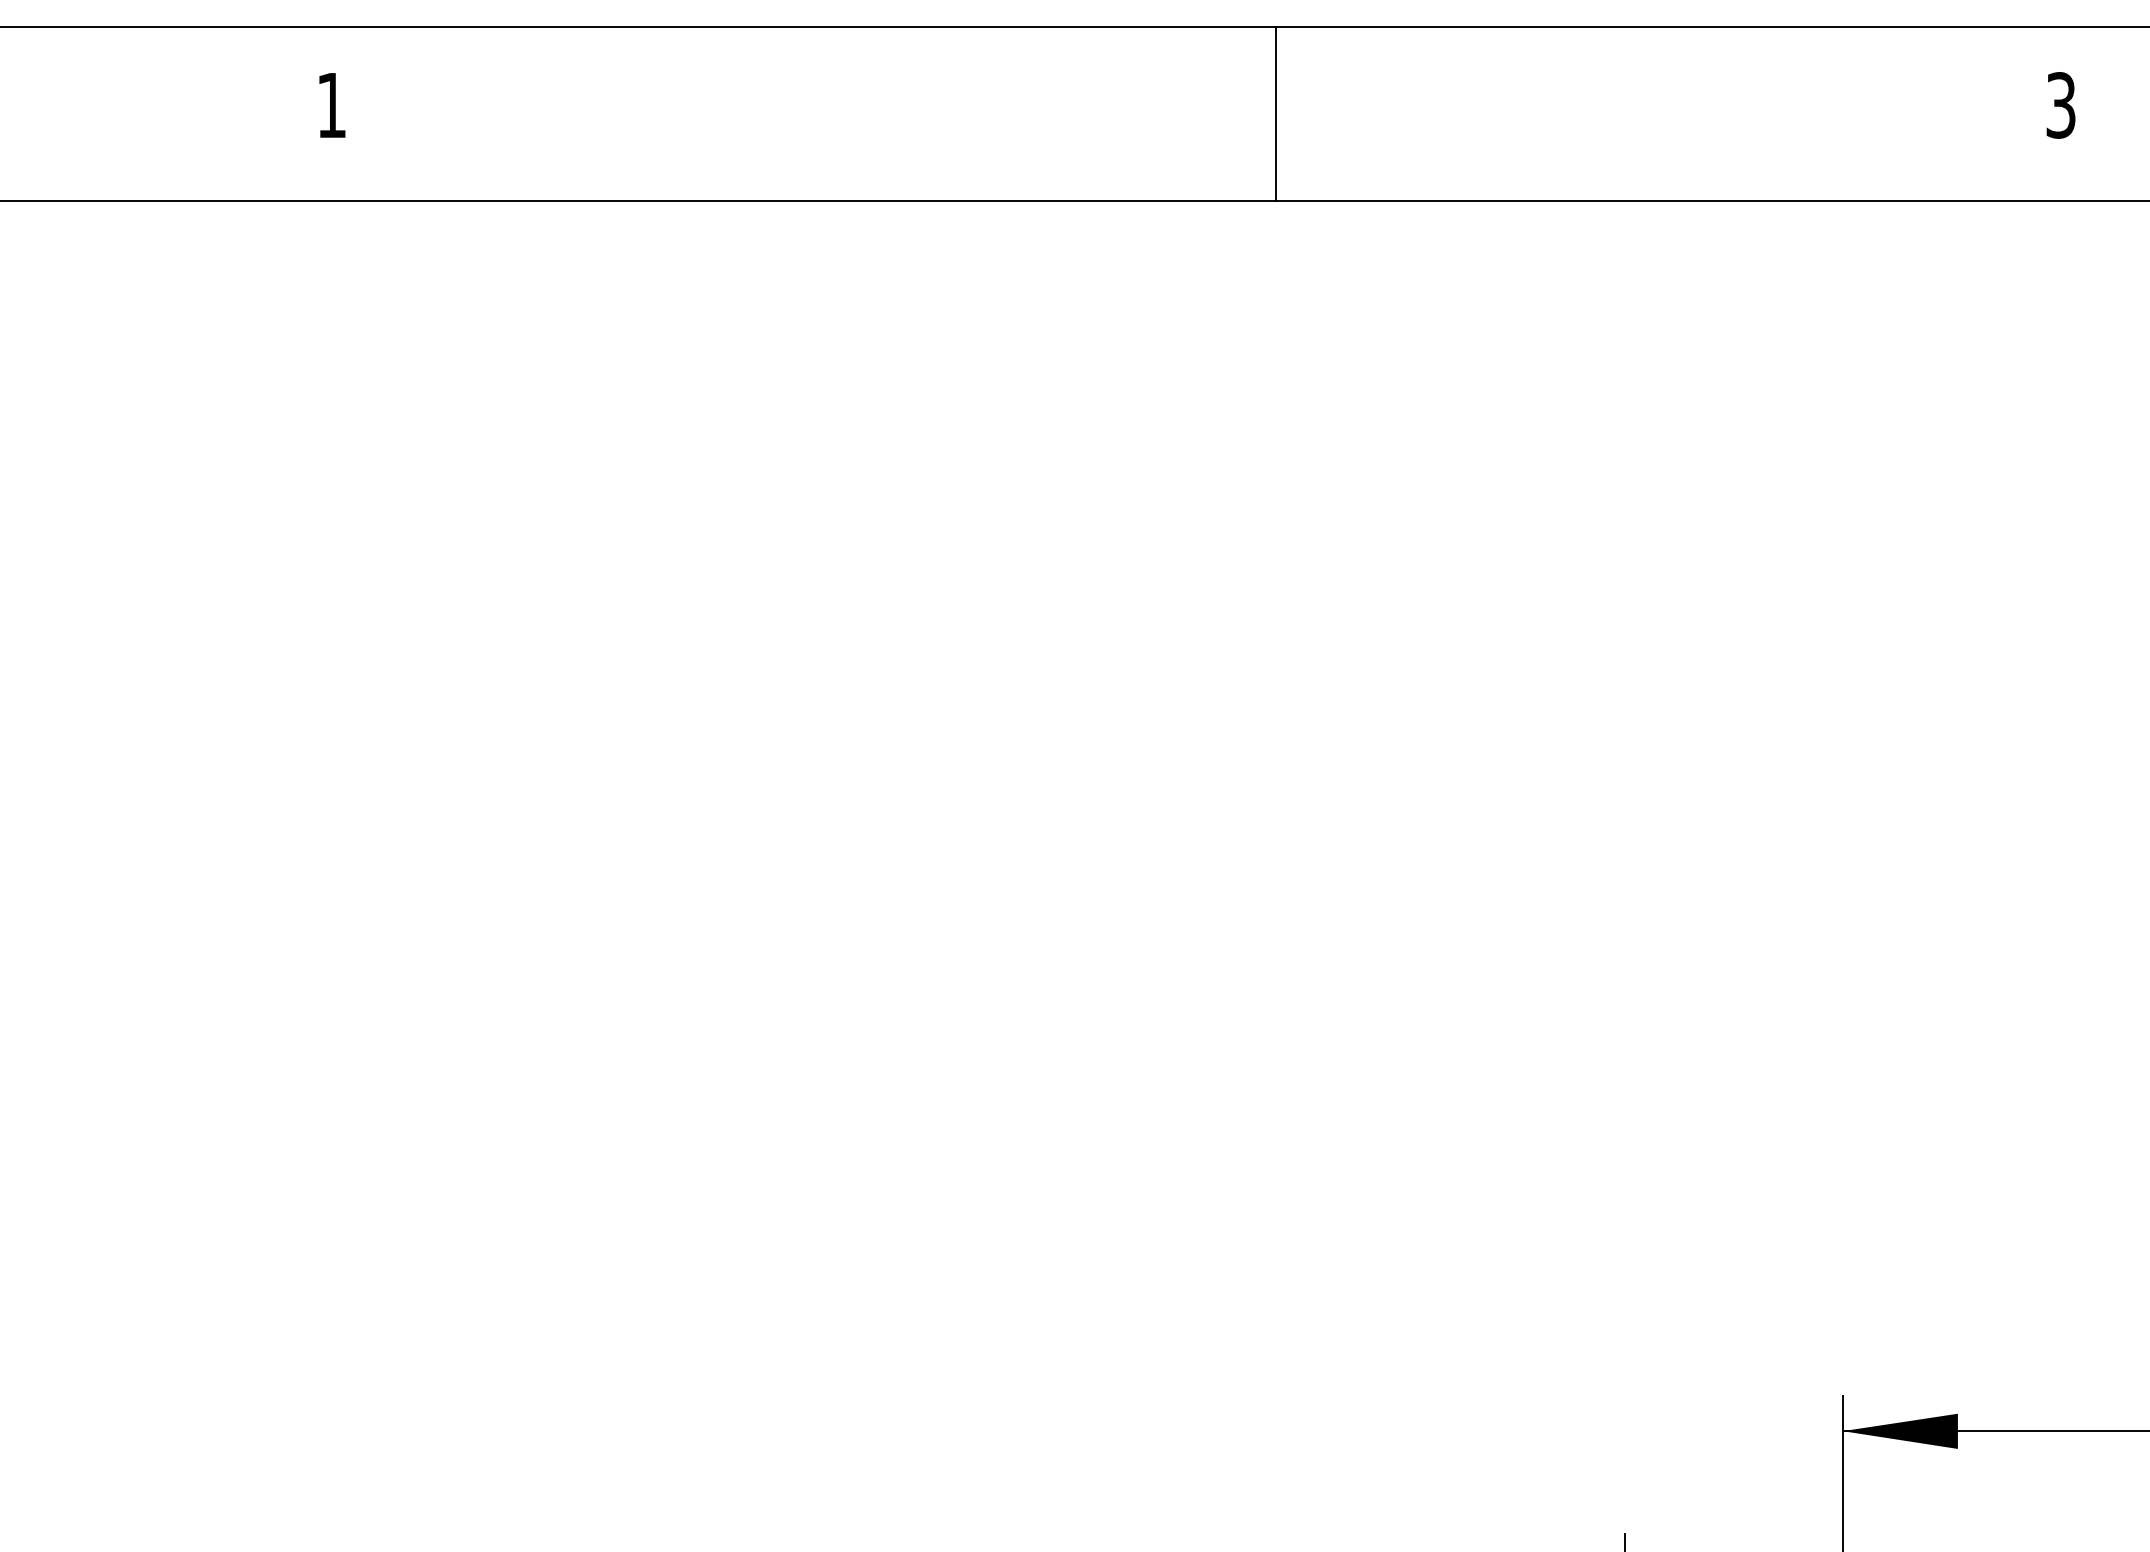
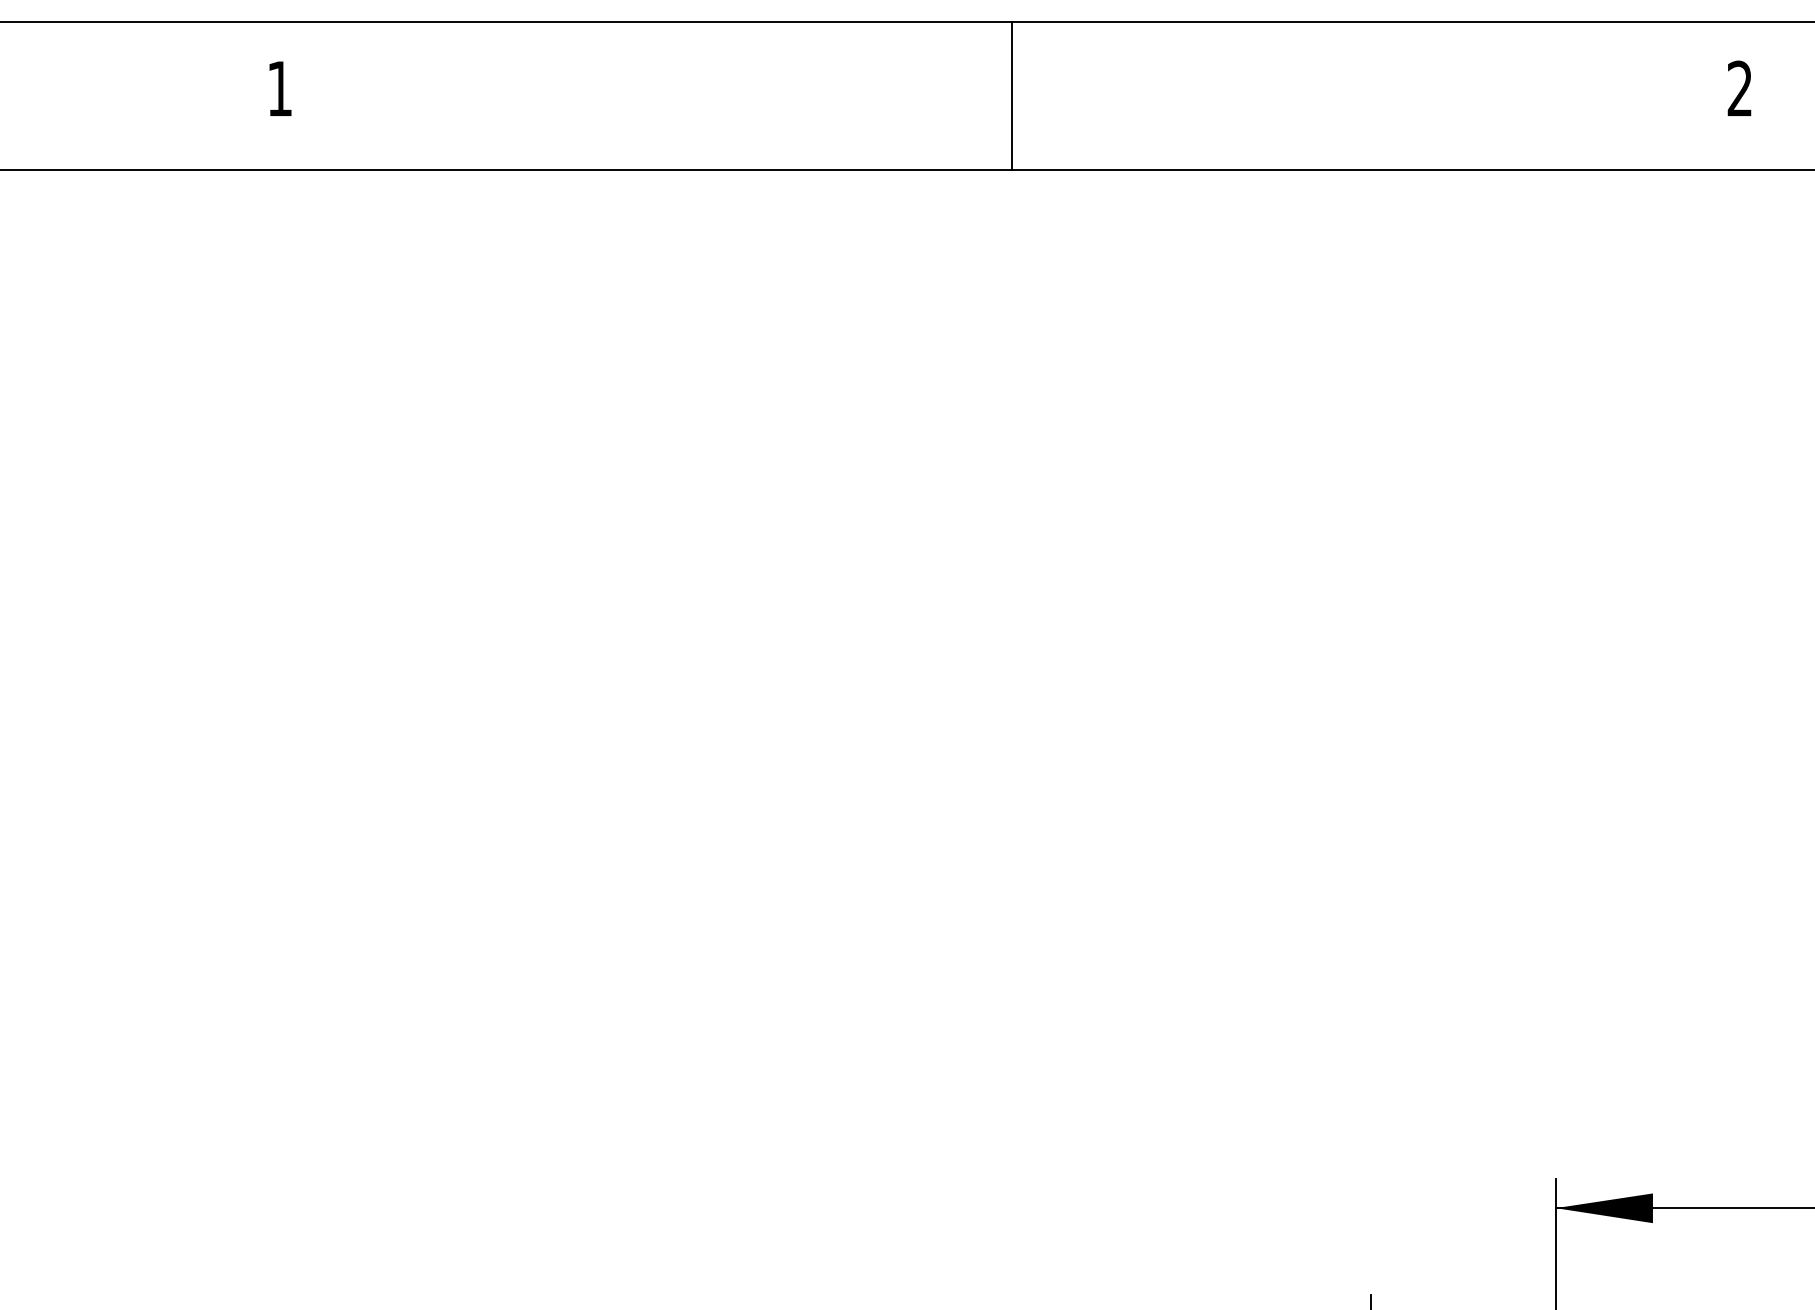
text: (2060, 105) -> (1739, 88), 3 -> 2
line: (1276, 113) -> (1012, 95), moved

